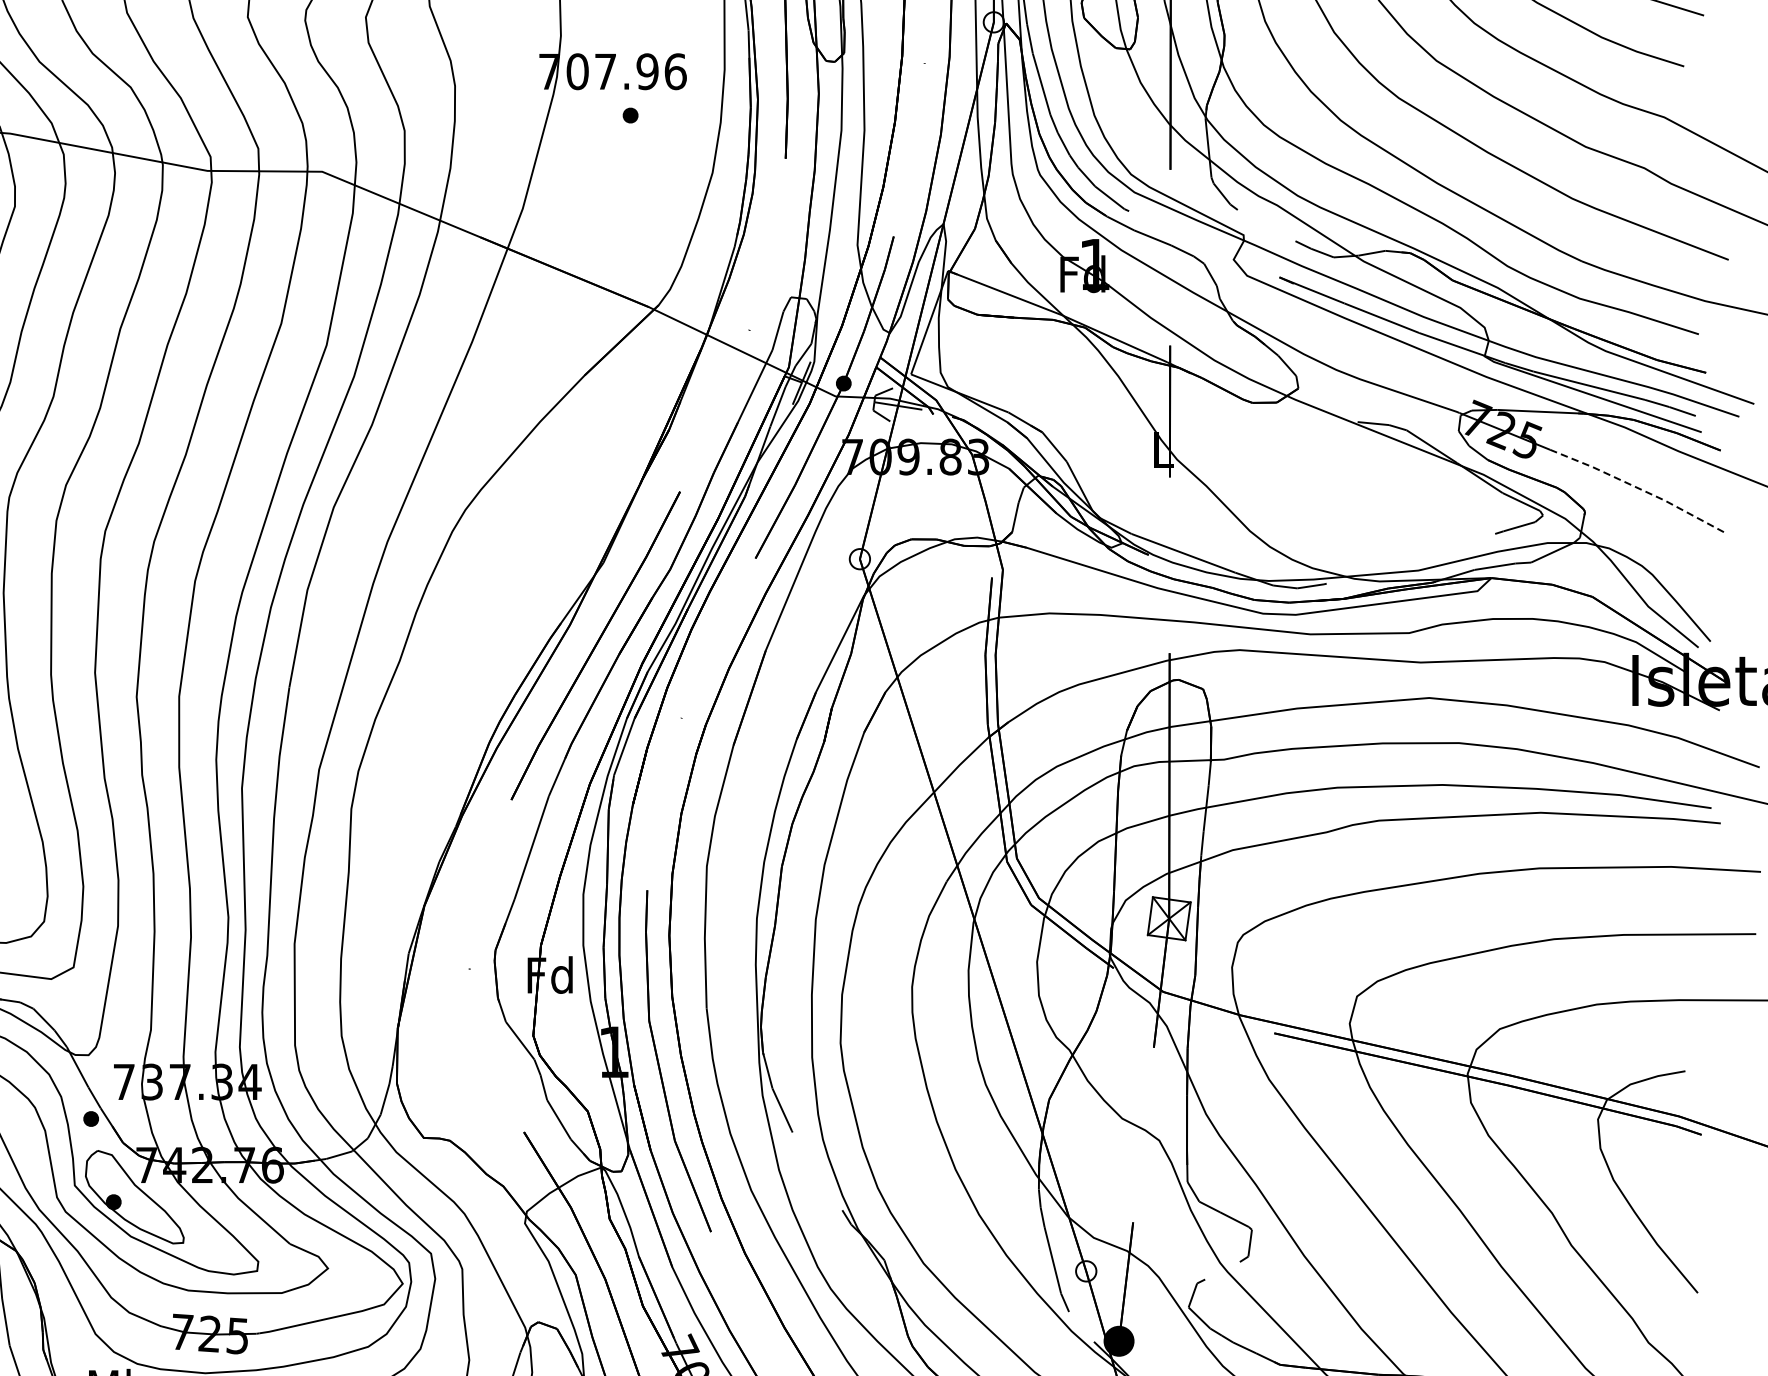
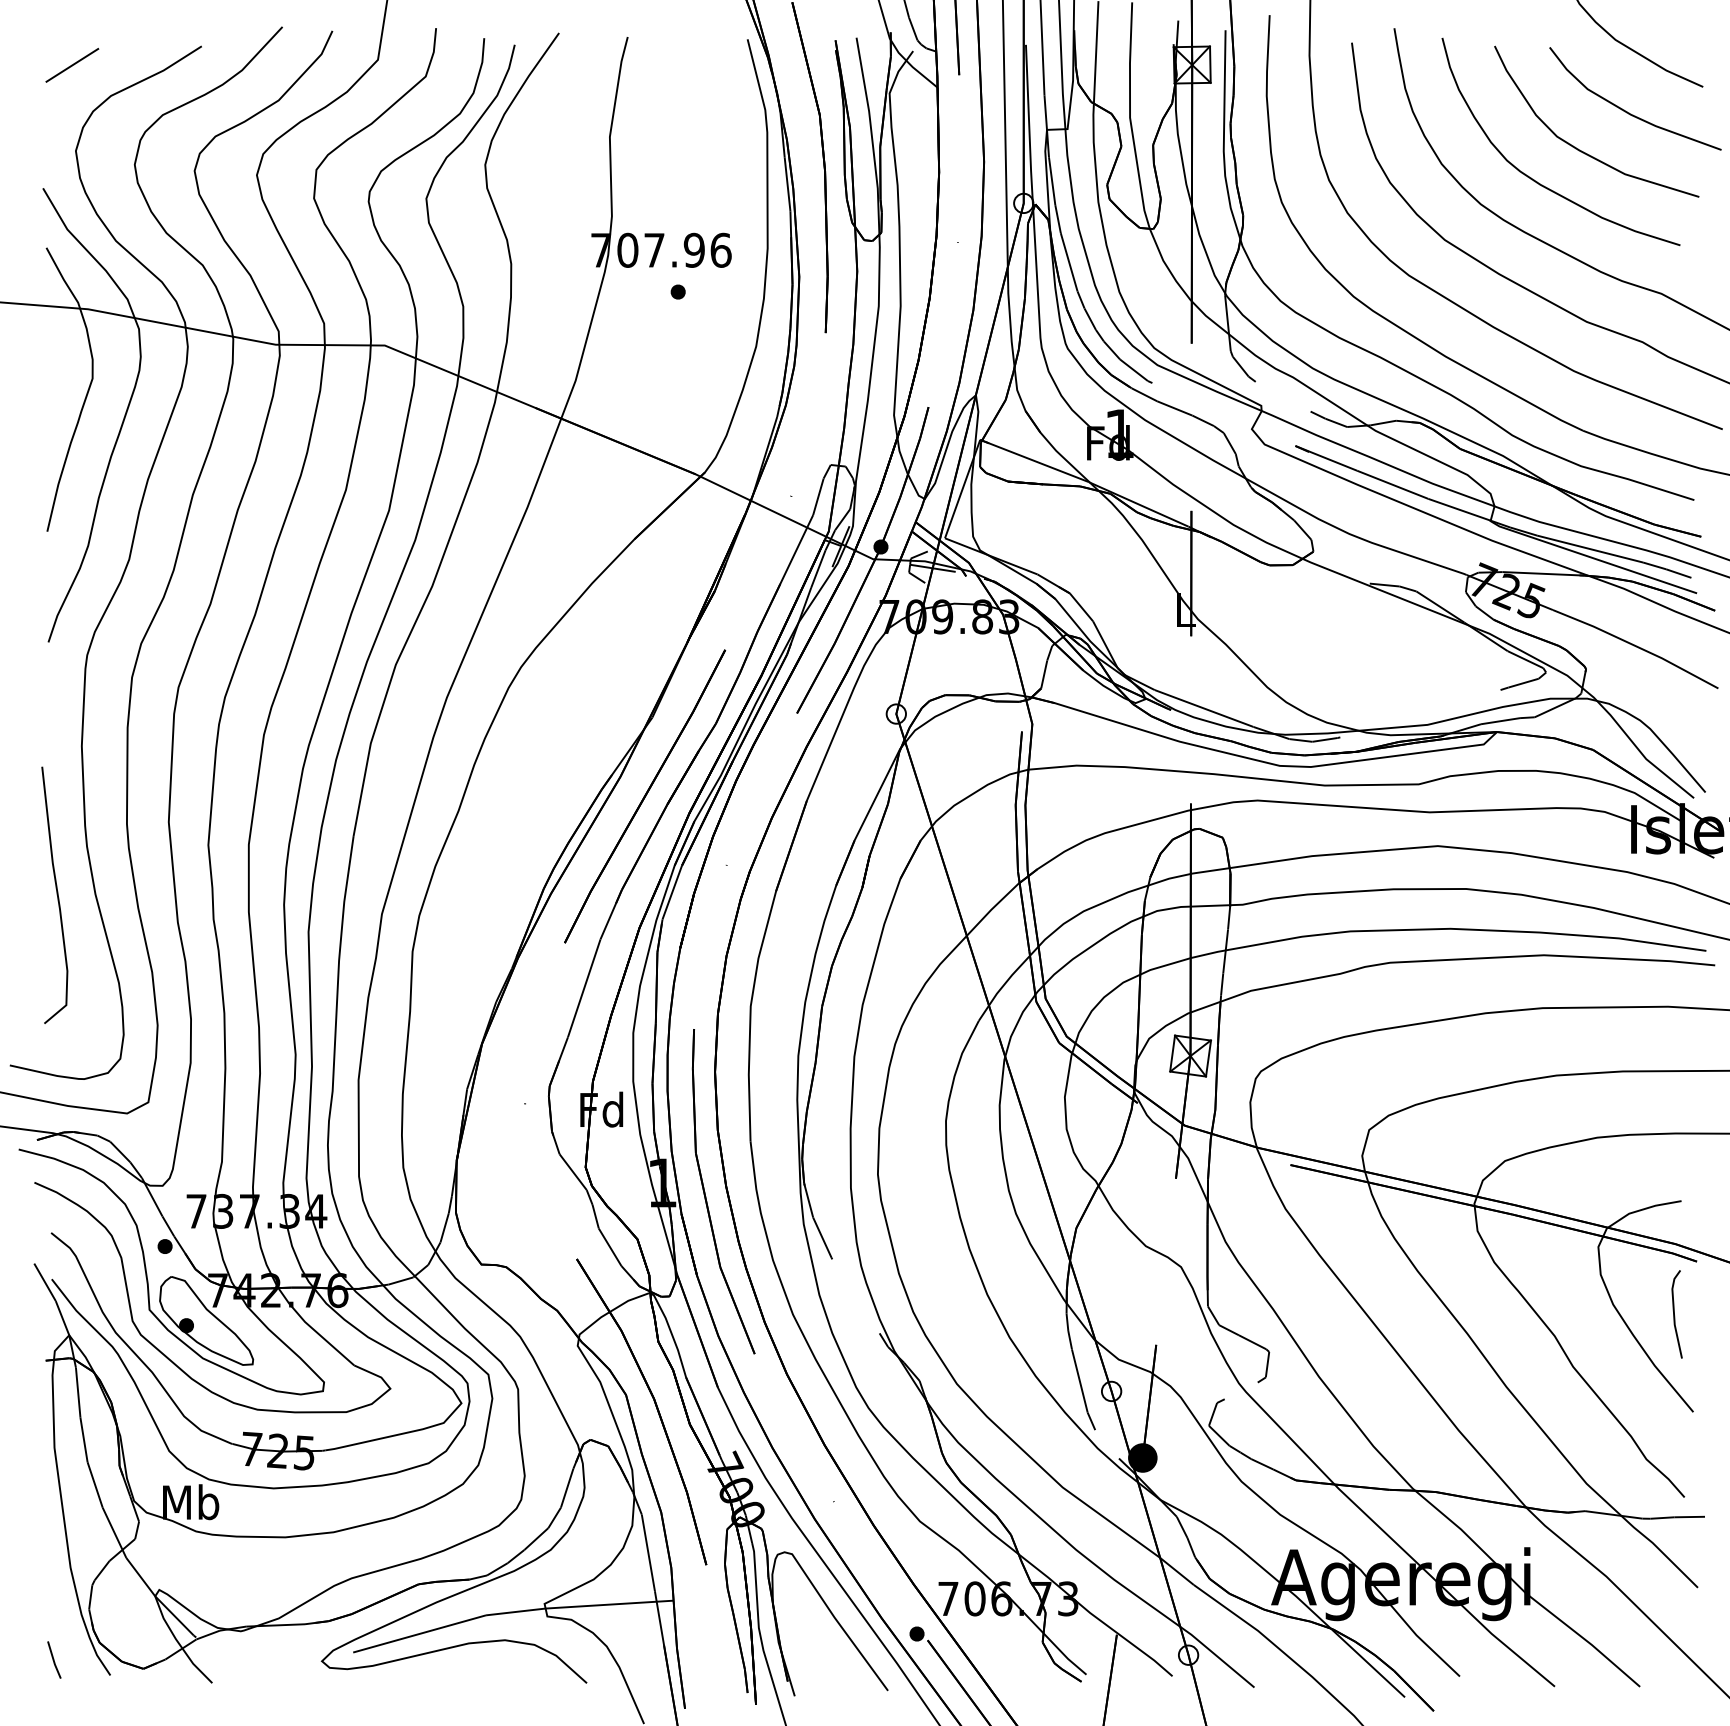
line: (1638, 488) -> (1636, 646), dashed -> solid
line: (1678, 1190) -> (1674, 1314), added

